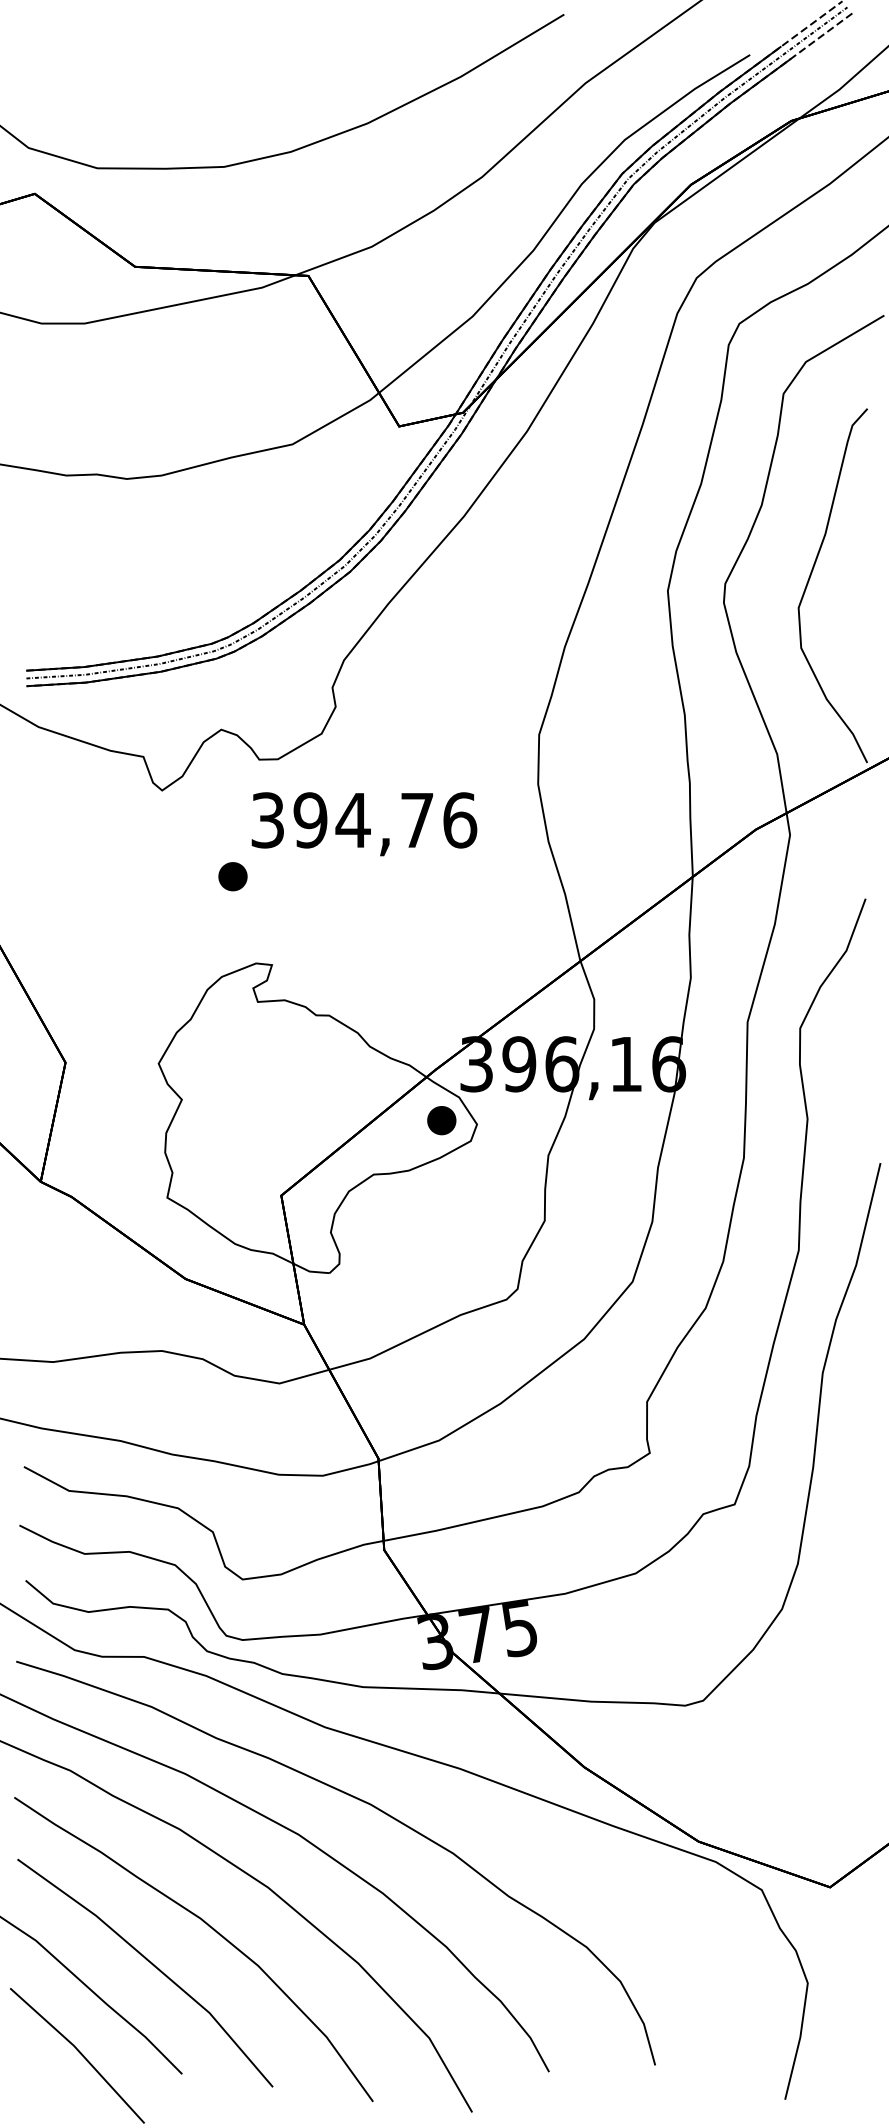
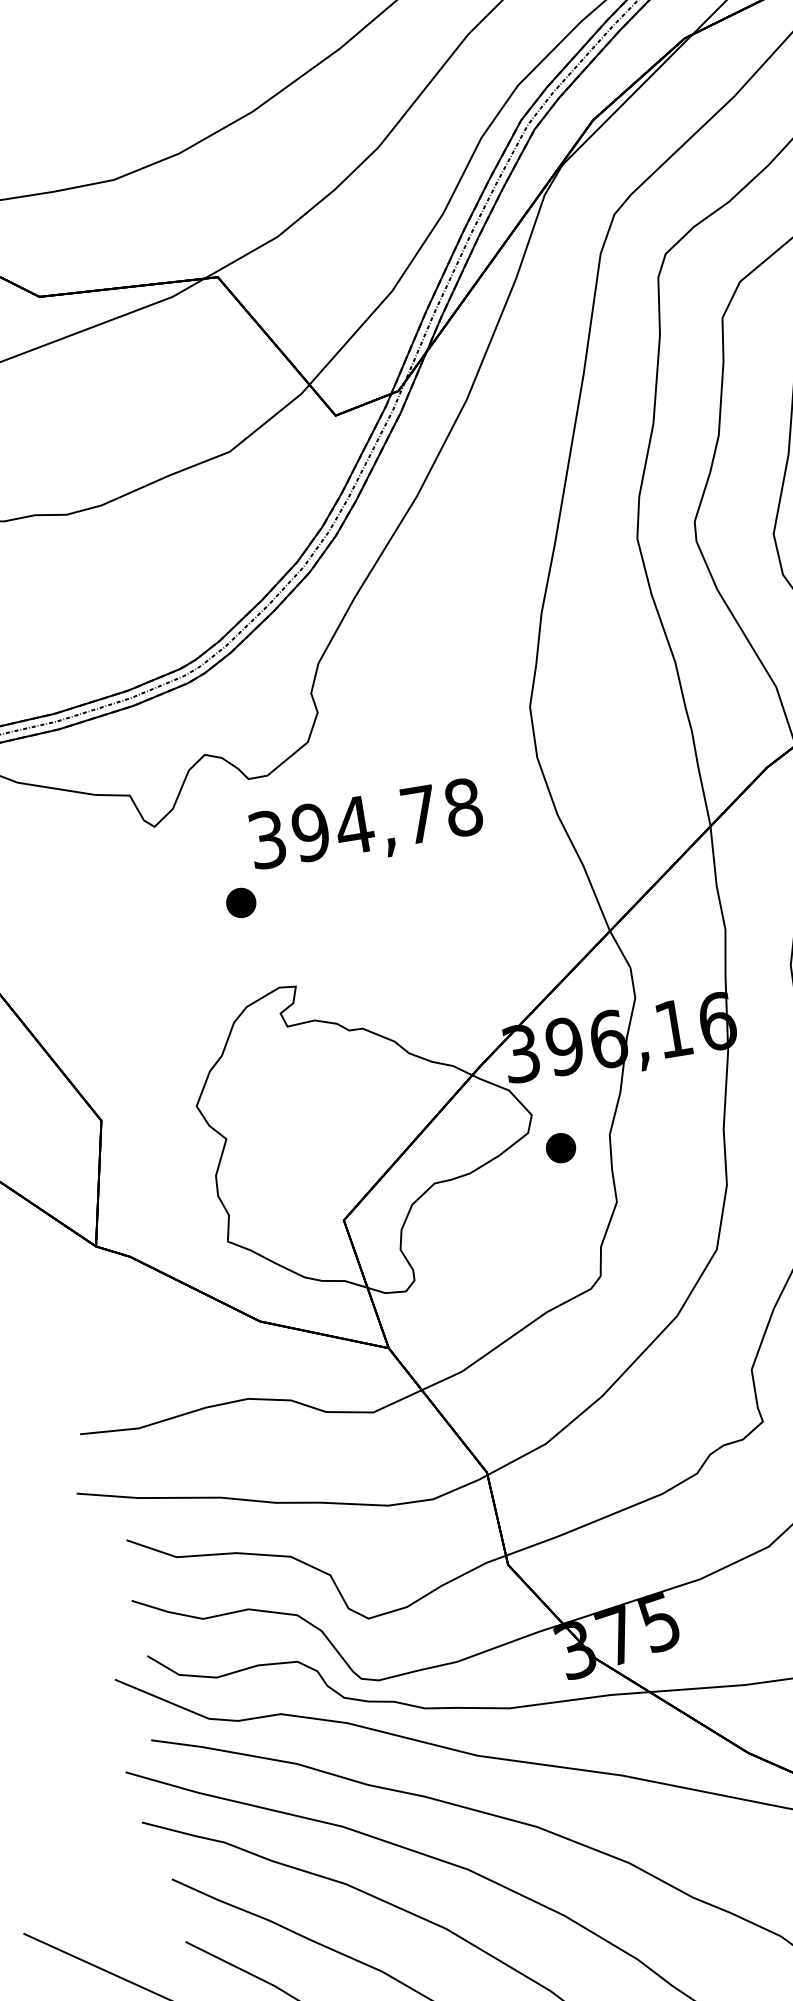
text: (460, 820) -> (464, 807), 394,76 -> 394,78
part: (441, 1120) -> (560, 1148), moved

